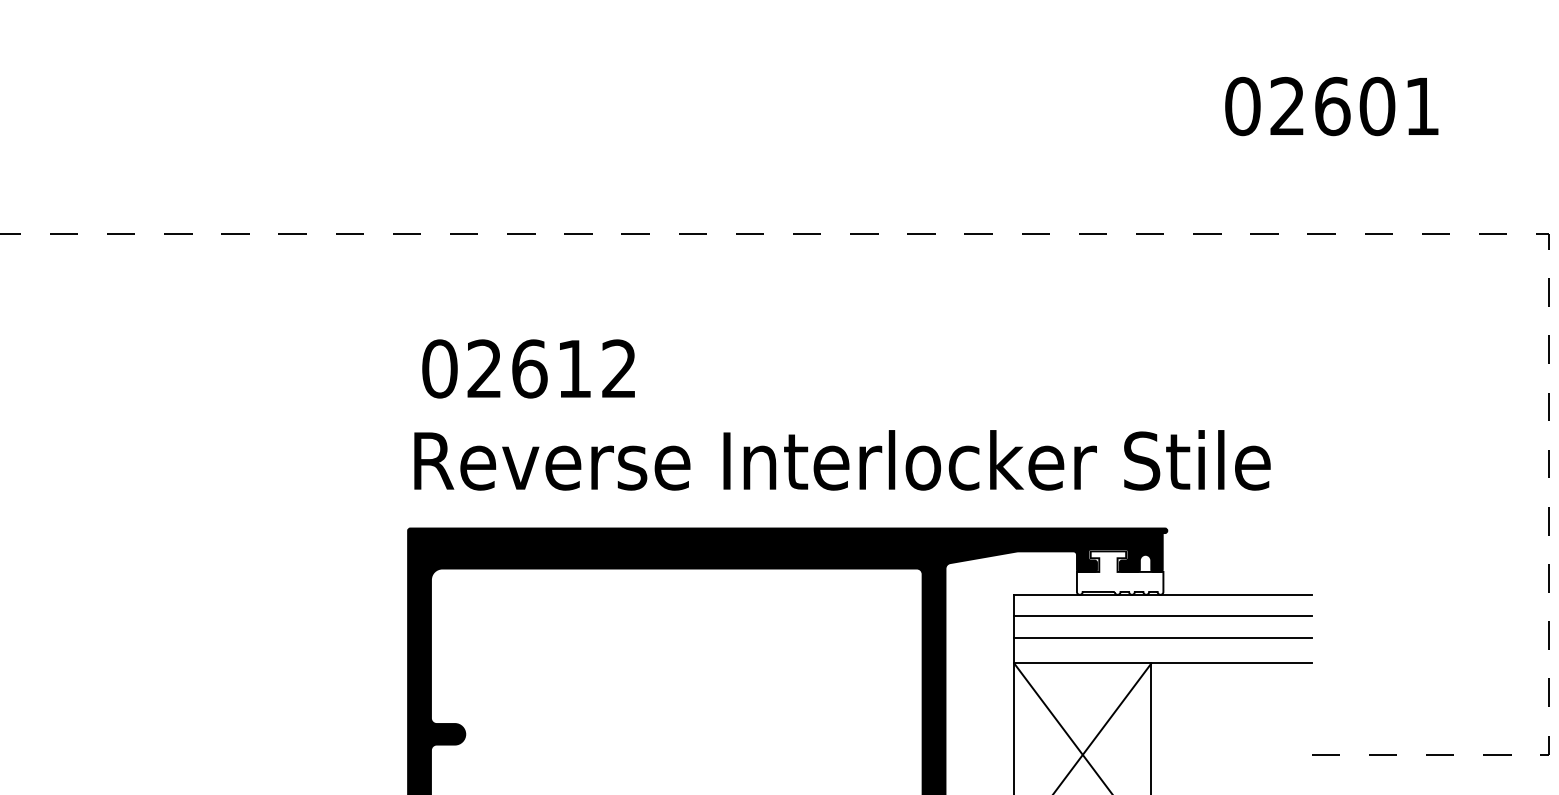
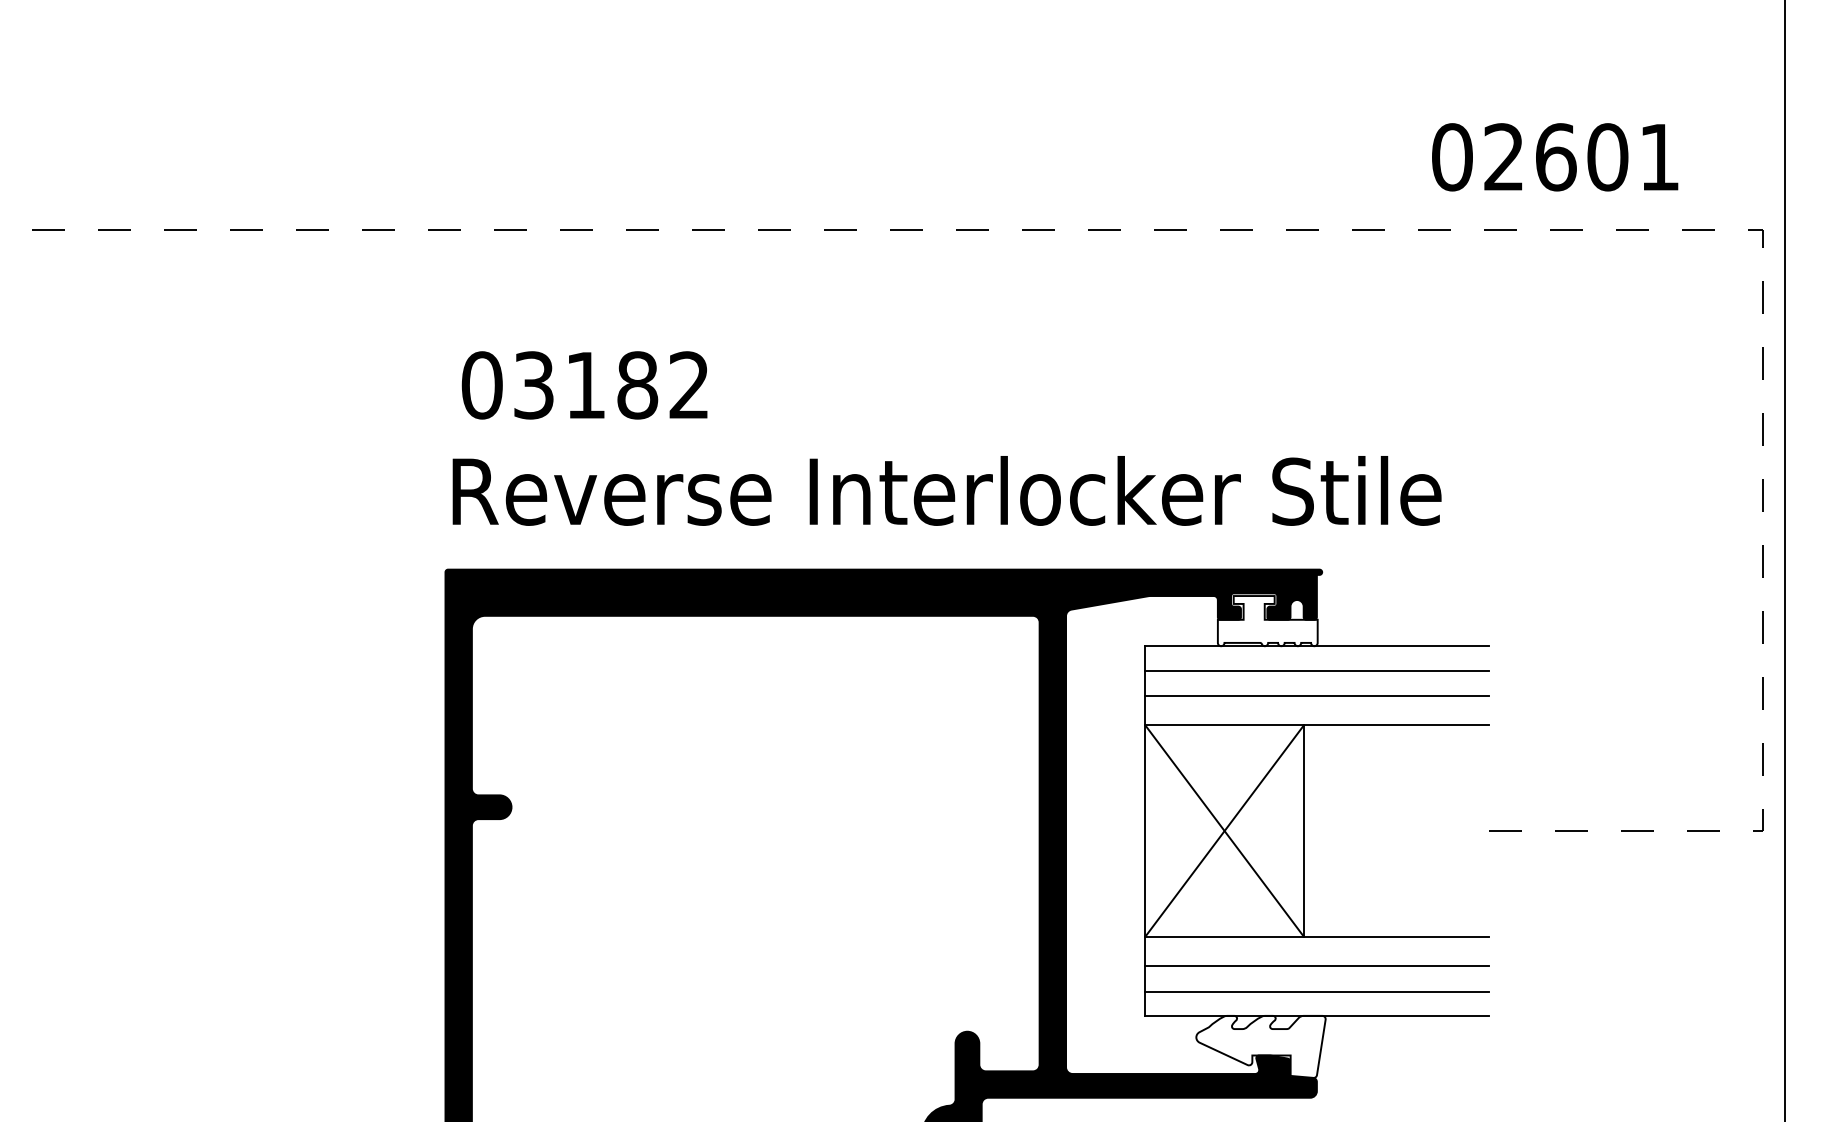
text: (1332, 106) -> (1555, 157), moved
text: (530, 369) -> (586, 385), 02612 -> 03182

